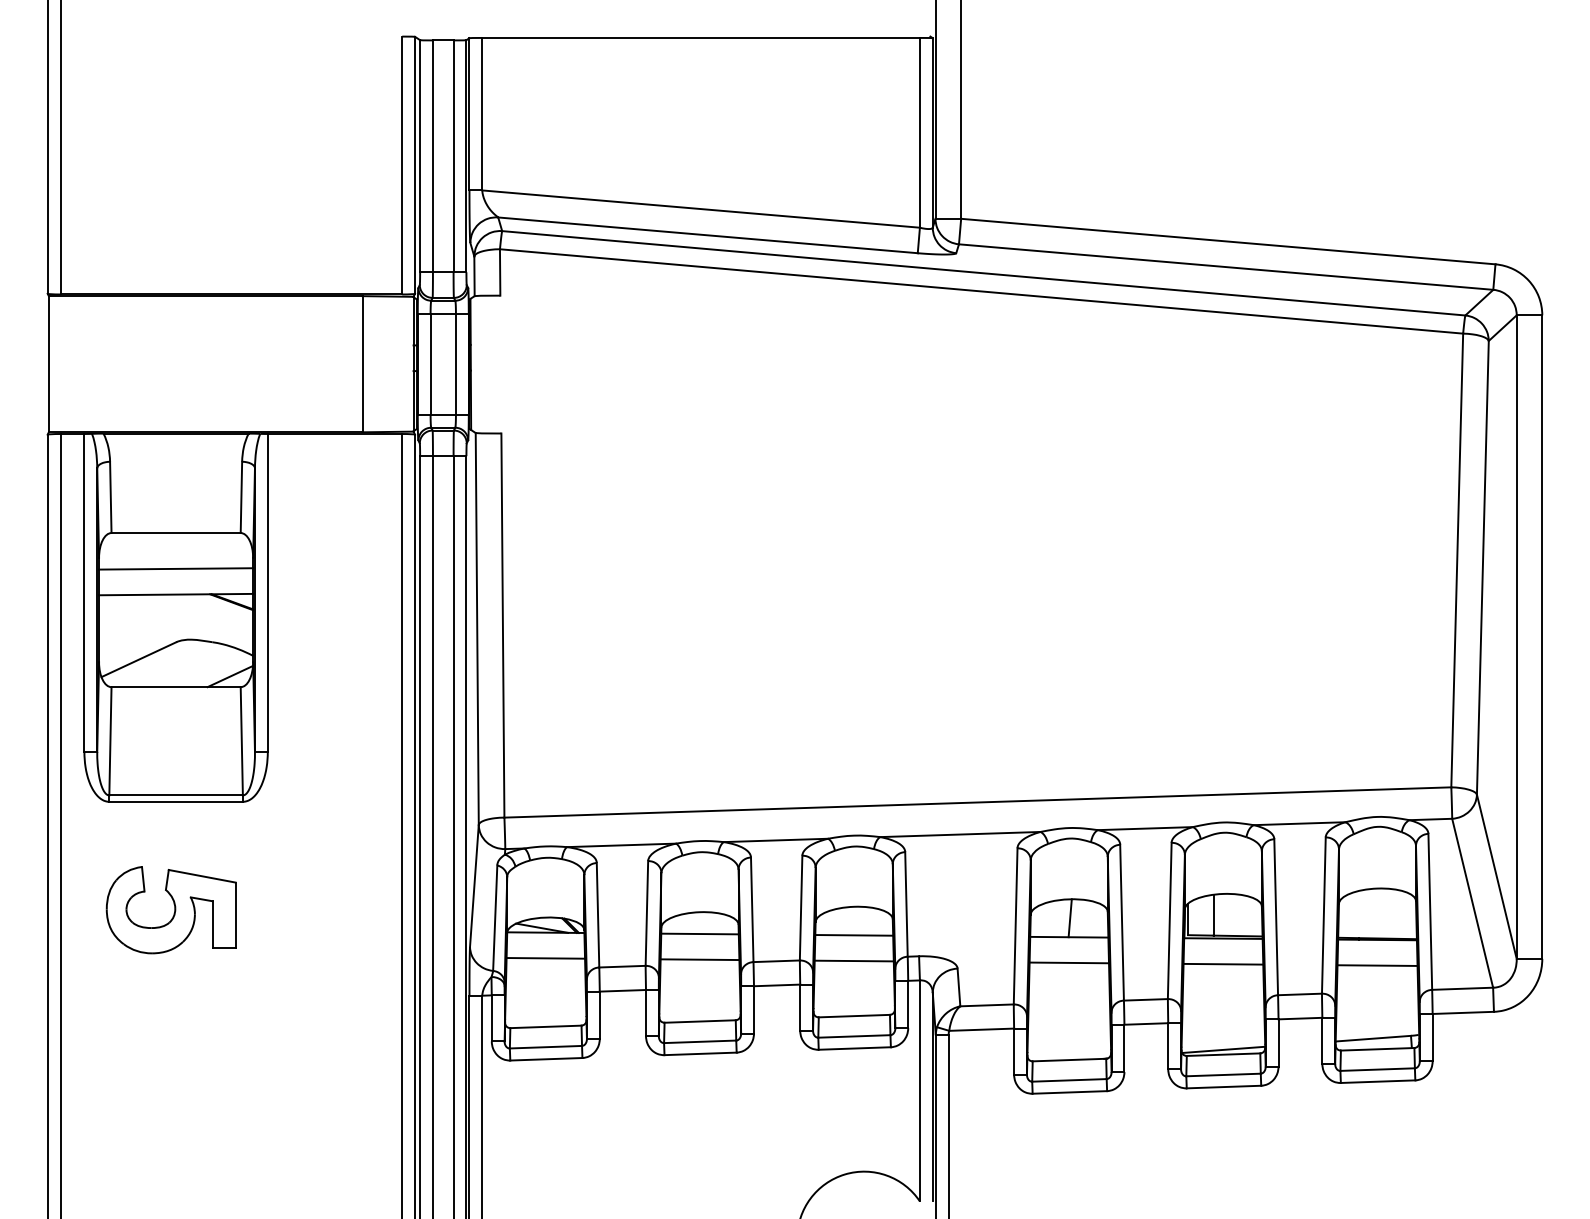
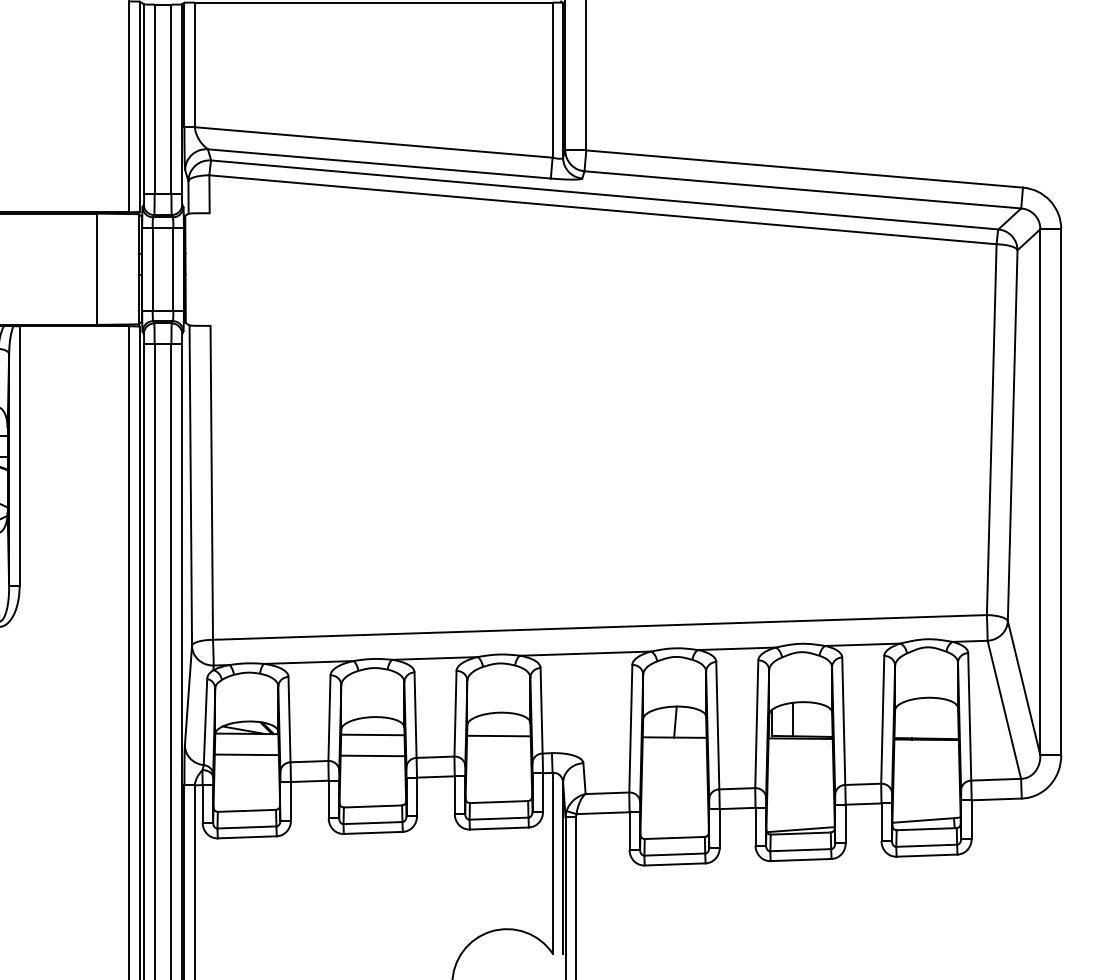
line: (853, 960) -> (498, 756), removed
line: (1069, 962) -> (674, 758), removed
line: (1223, 963) -> (800, 759), removed
line: (1377, 965) -> (926, 760), removed

